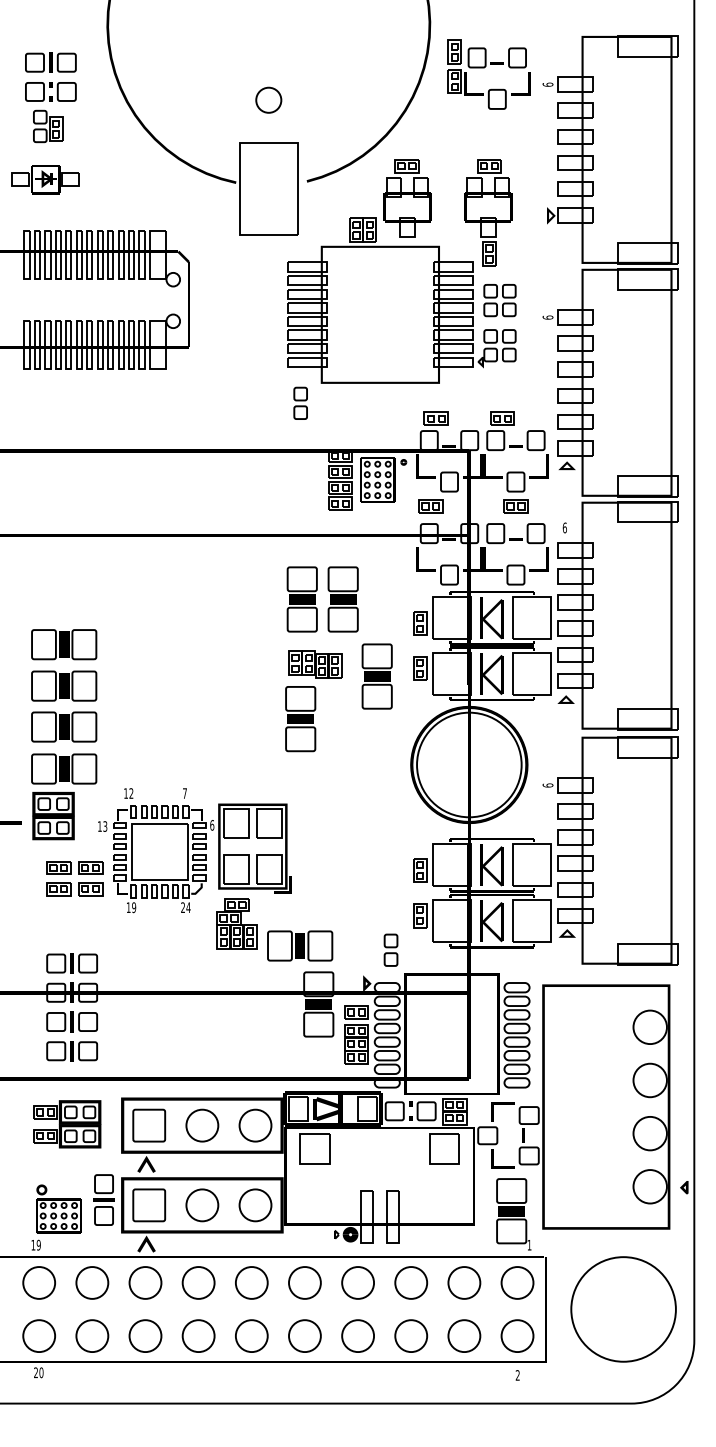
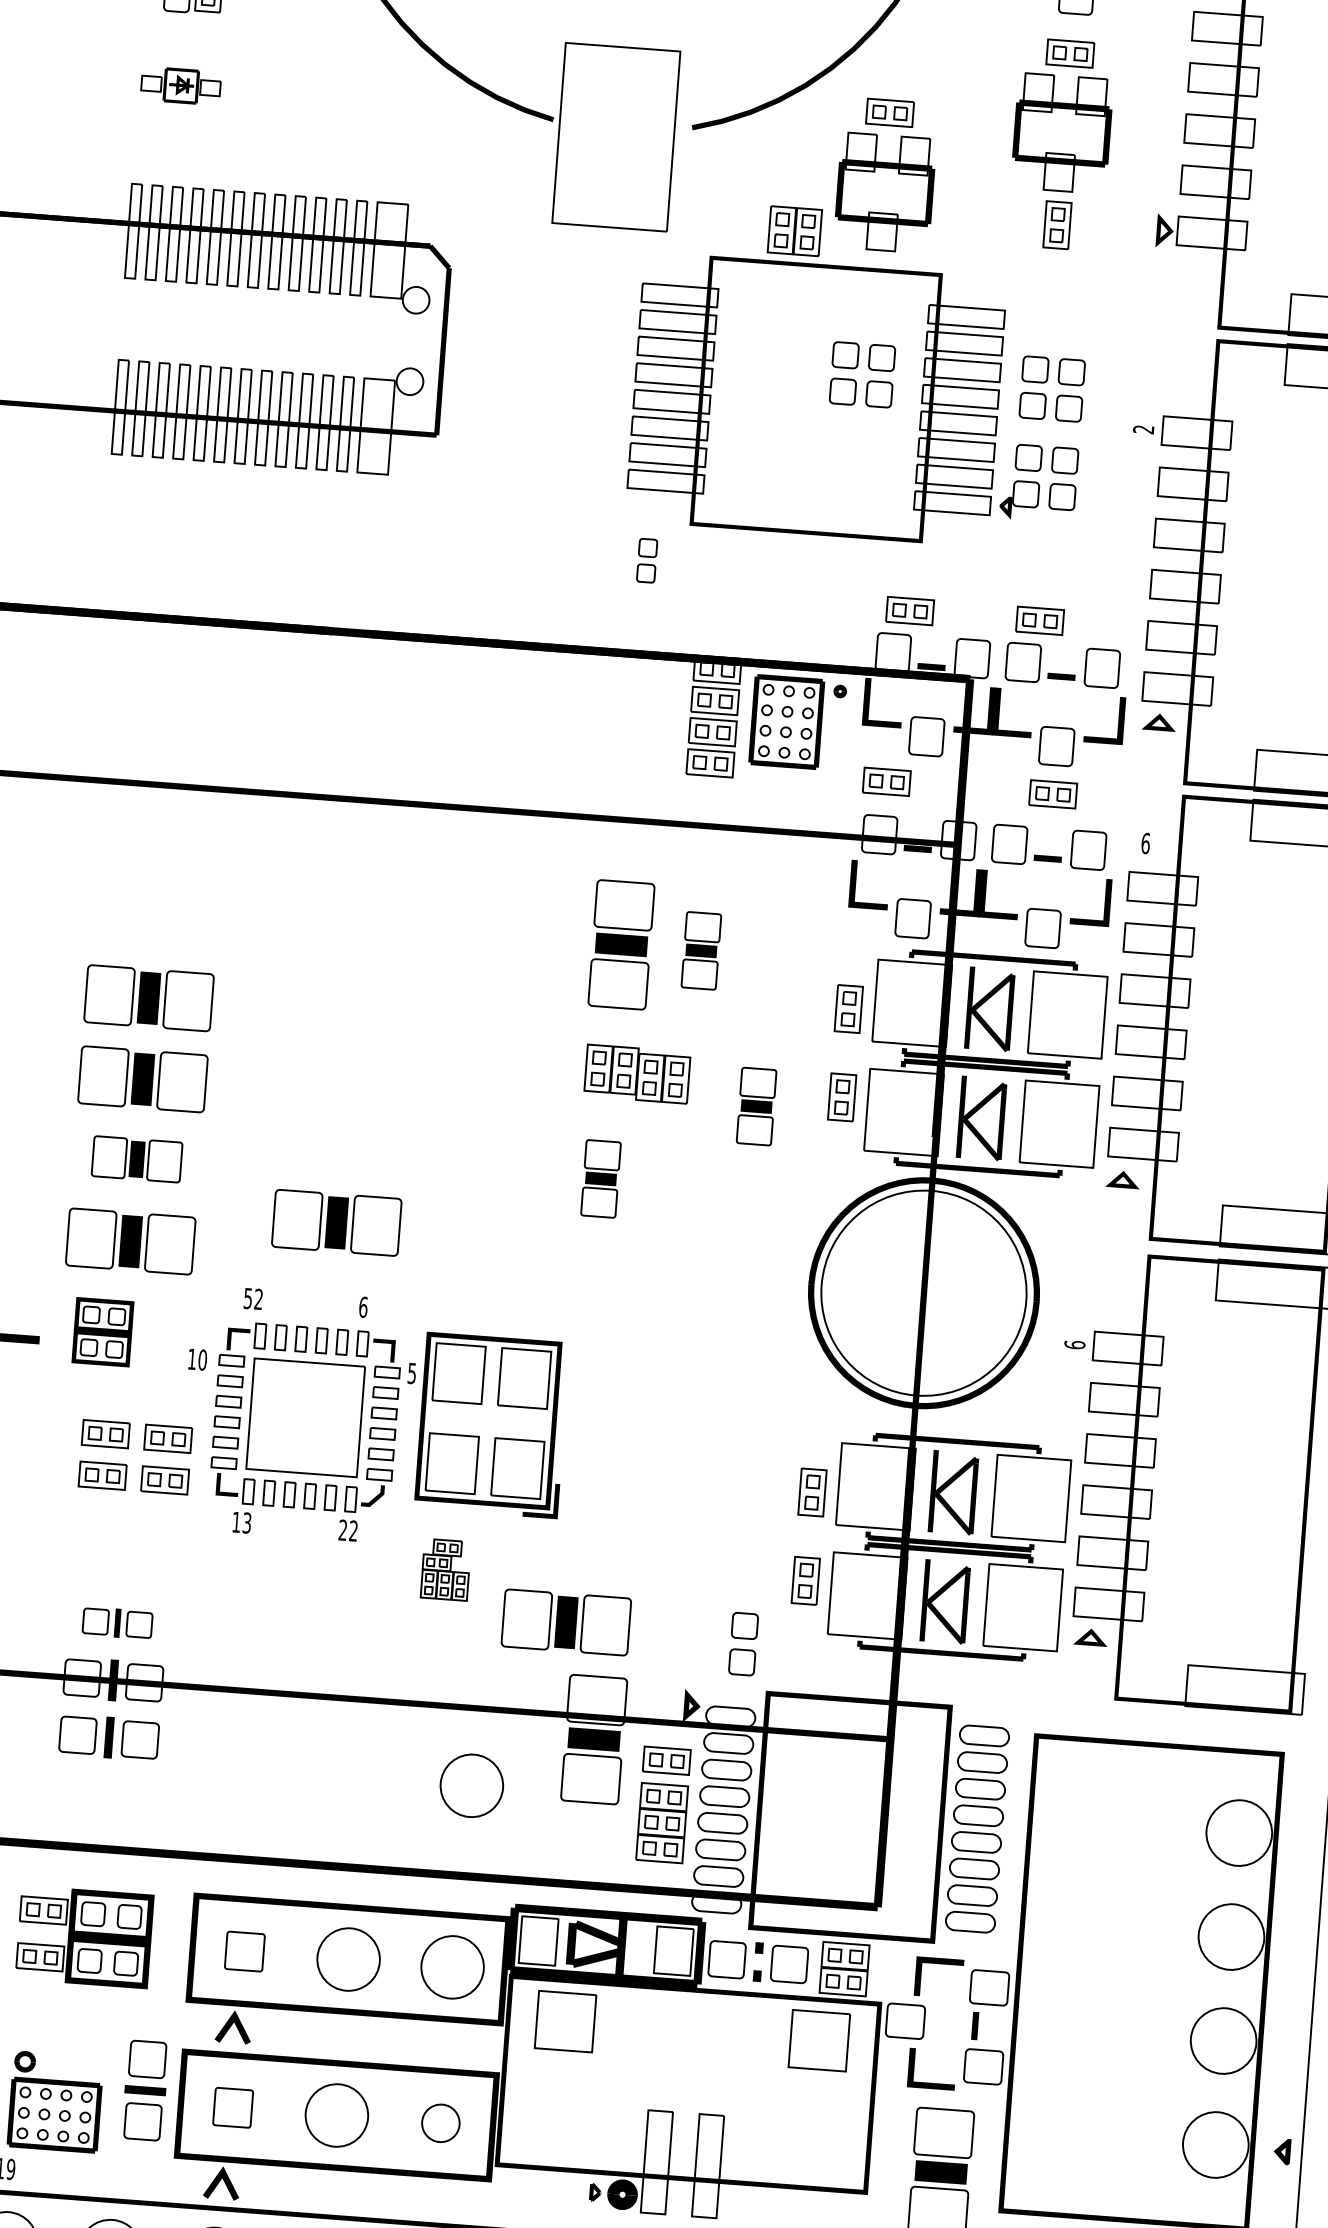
part: (45, 179) -> (180, 85), size x0.6
part: (488, 212) -> (1061, 143), moved
part: (402, 300) -> (861, 374), added
text: (547, 317) -> (1142, 429), 6 -> 2
part: (300, 402) -> (646, 559), size x0.7
part: (342, 599) -> (700, 950), size x0.6
part: (376, 676) -> (755, 1106), size x0.6
part: (300, 719) -> (600, 1179), size x0.6
part: (64, 726) -> (137, 1158), size x0.7
part: (168, 751) -> (337, 1222), added
text: (125, 793) -> (247, 1298), 12 -> 52
text: (185, 793) -> (364, 1307), 7 -> 6
part: (53, 816) -> (102, 1332), size x0.7
text: (212, 825) -> (412, 1373), 6 -> 5
text: (105, 826) -> (203, 1360), 13 -> 10
text: (134, 907) -> (247, 1522), 19 -> 13
text: (188, 907) -> (353, 1530), 24 -> 22
part: (236, 923) -> (445, 1569), size x0.6
part: (71, 963) -> (116, 1623), size x0.7
circle: (258, 1032) -> (472, 1785), added
part: (71, 1051) -> (103, 1795), removed
part: (149, 1125) -> (245, 1951), size x0.6
part: (149, 1205) -> (233, 2107), size x0.6
circle: (255, 1205) -> (440, 2123), size x0.6

